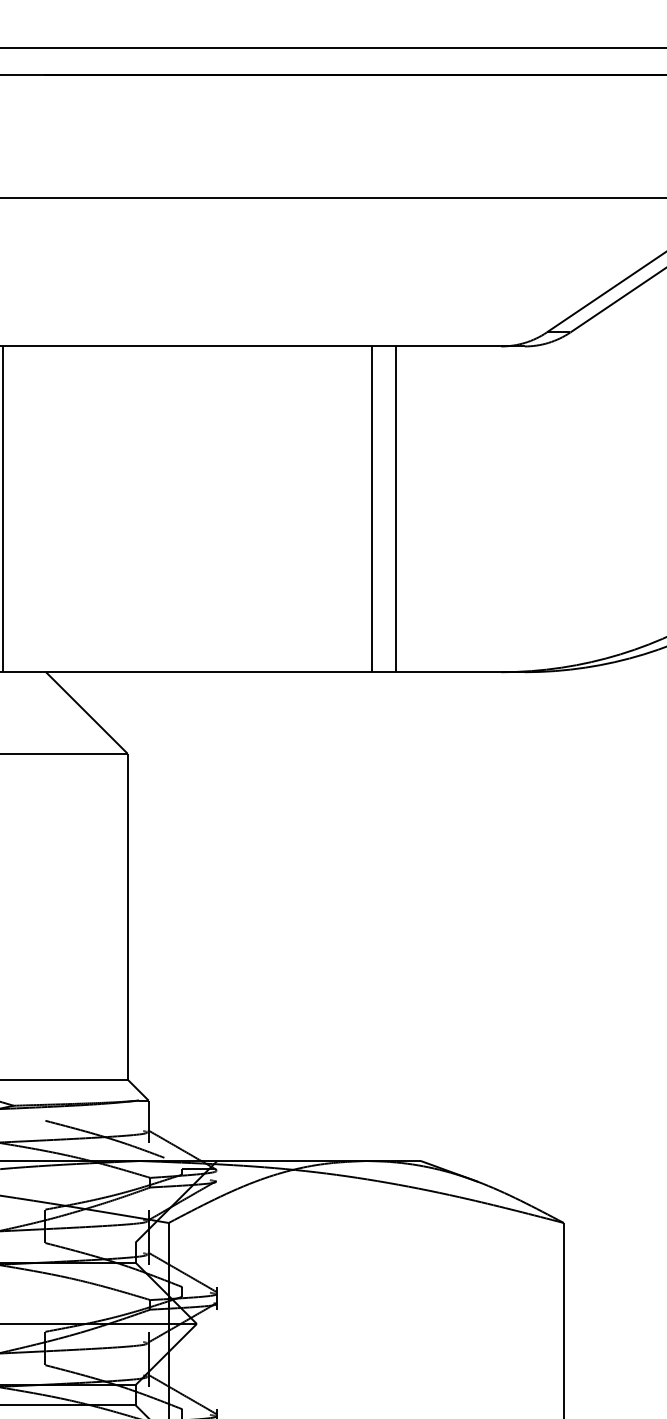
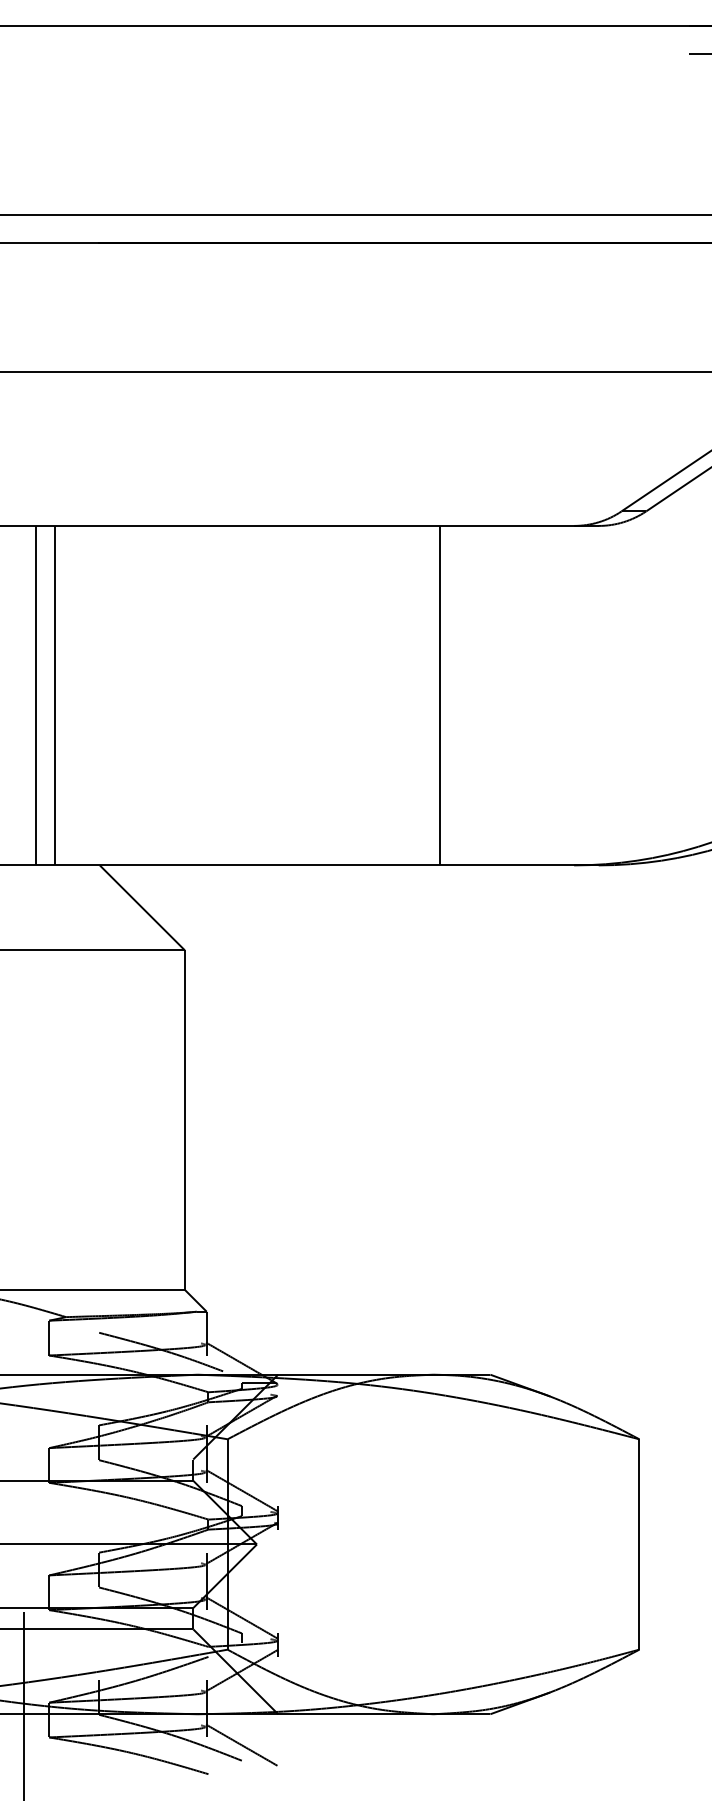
line: (396, 509) -> (464, 695), removed

